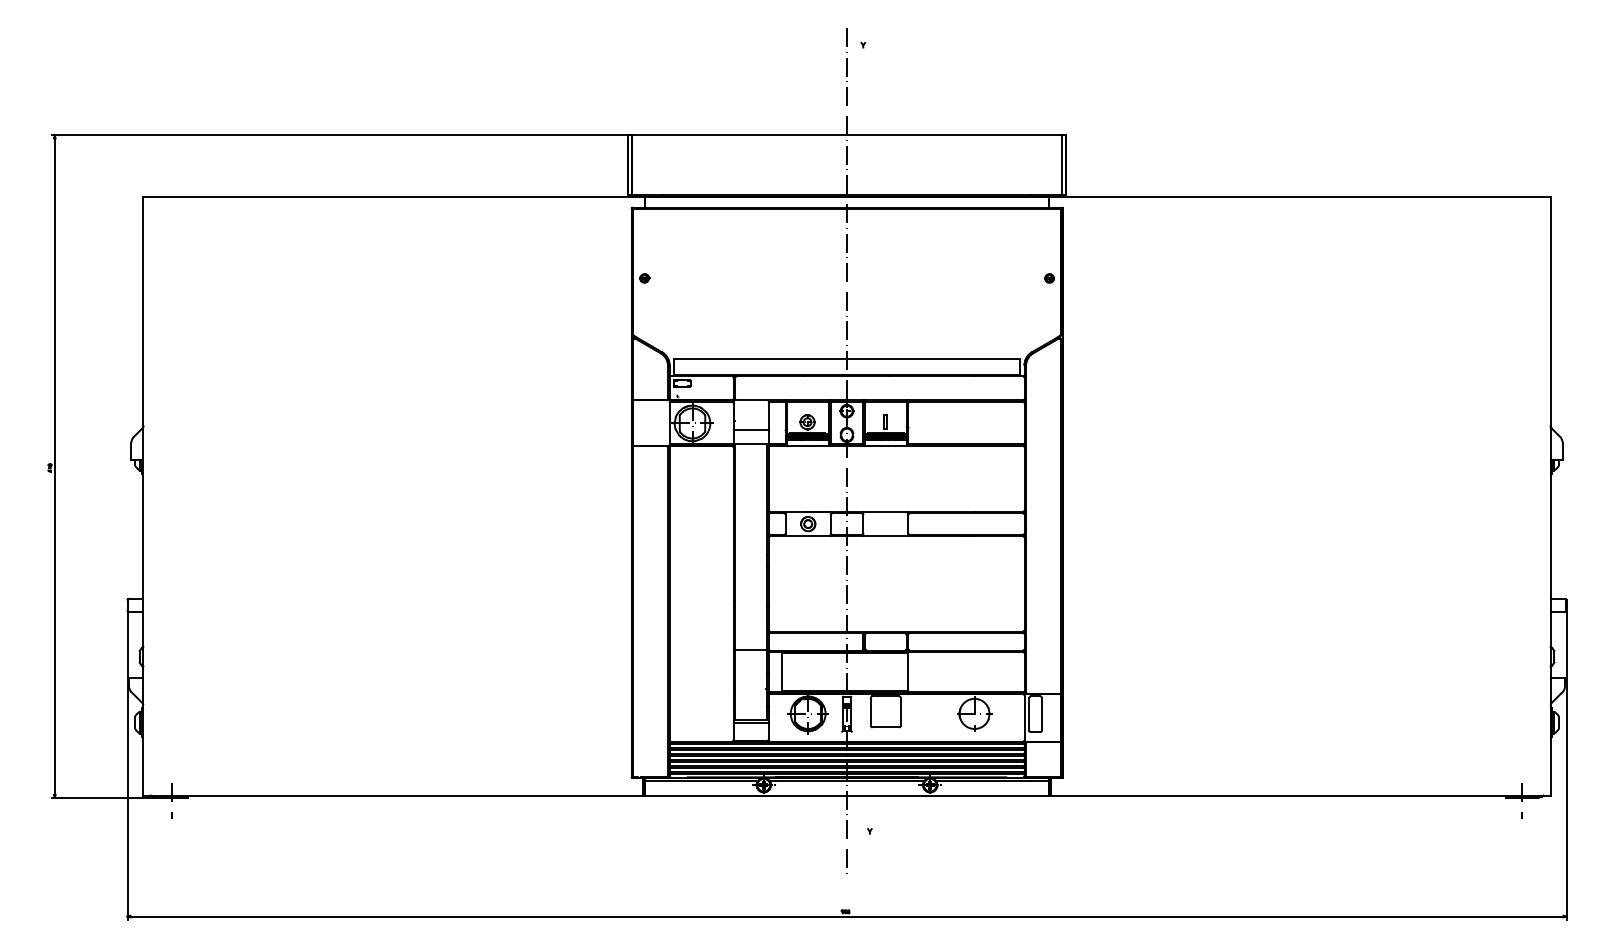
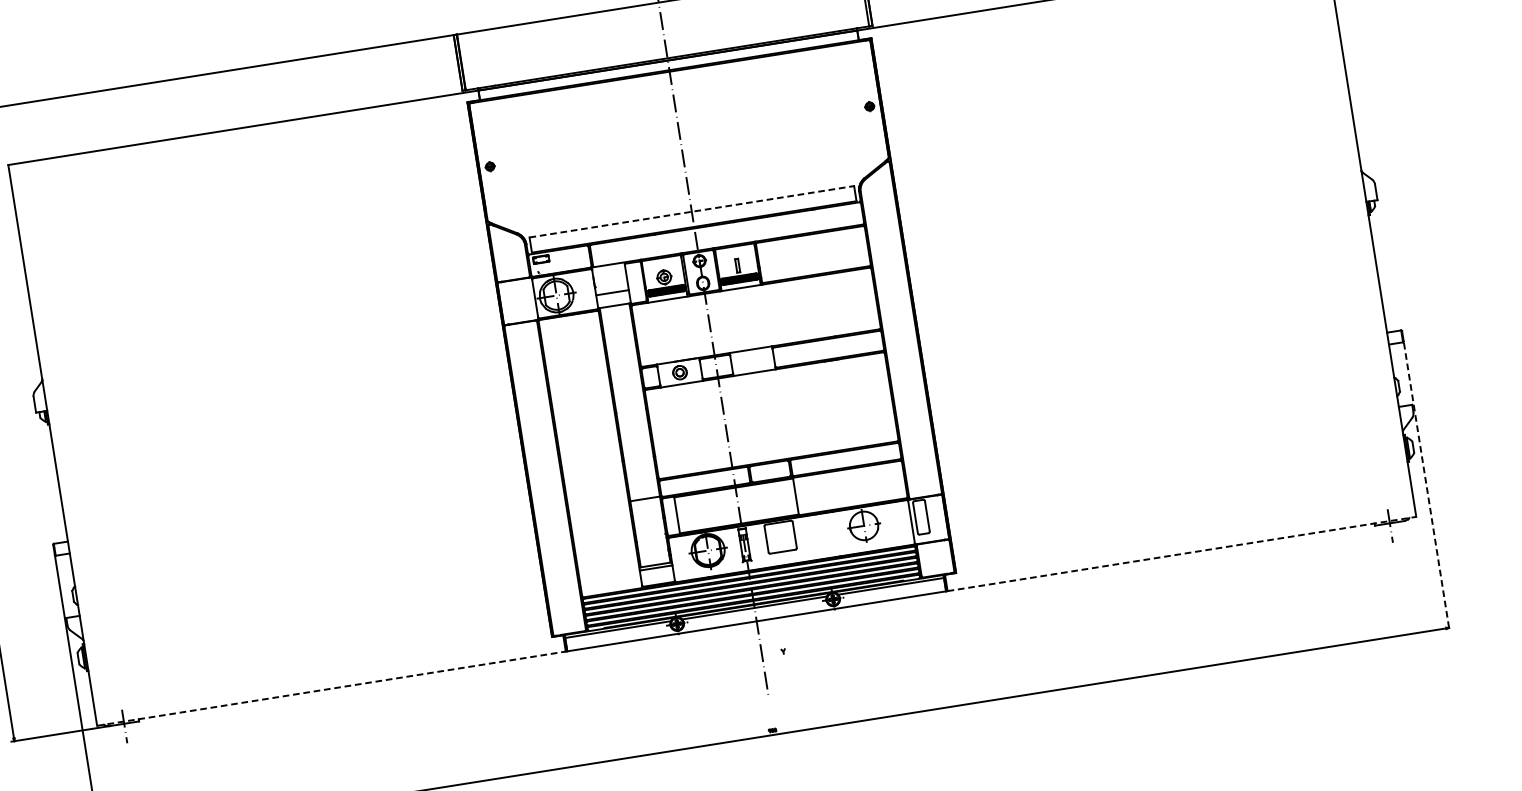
line: (847, 358) -> (692, 211), solid -> dashed
line: (1566, 766) -> (1426, 487), solid -> dashed
line: (393, 795) -> (331, 688), solid -> dashed
line: (1301, 795) -> (1182, 553), solid -> dashed

